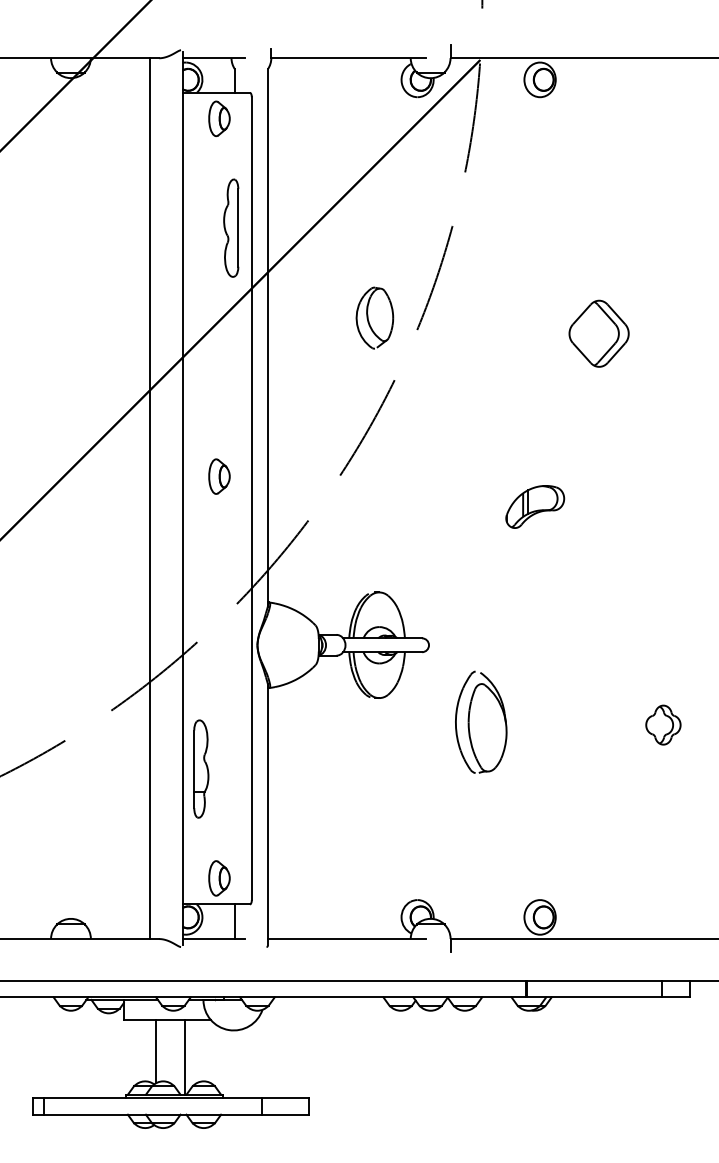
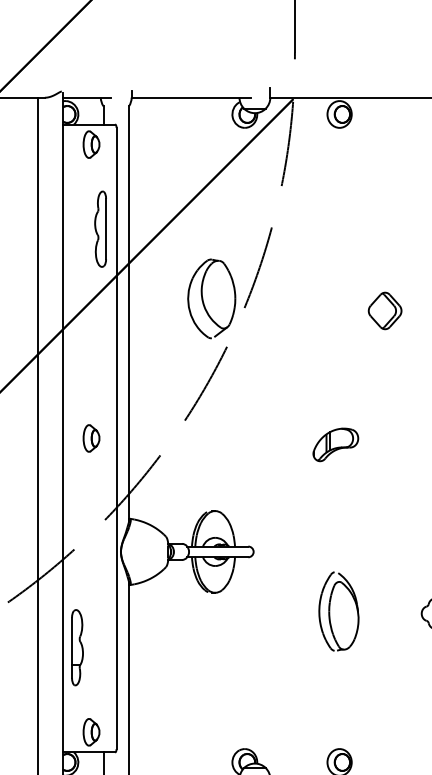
part: (374, 317) -> (211, 298), size x1.67
part: (598, 333) -> (384, 310), size x0.71
part: (219, 476) -> (91, 438), moved
part: (481, 721) -> (339, 610), moved

